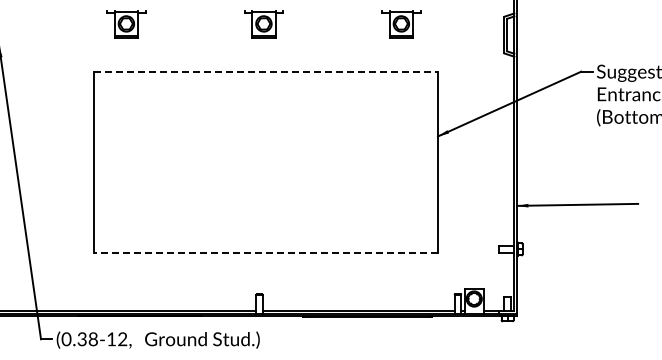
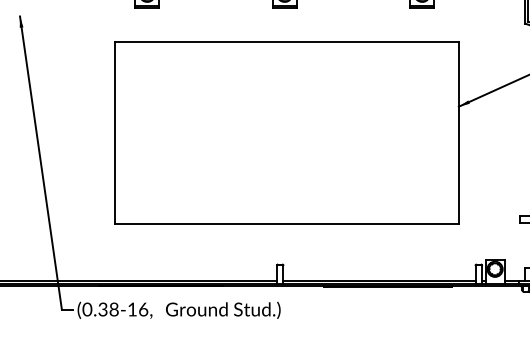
line: (266, 72) -> (287, 42), dashed -> solid
line: (266, 253) -> (287, 223), dashed -> solid
text: (122, 339) -> (143, 309), (0.38-12, -> (0.38-16,

